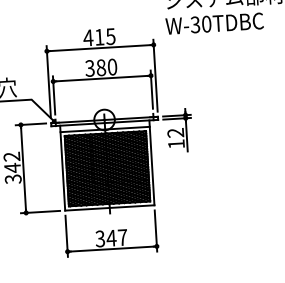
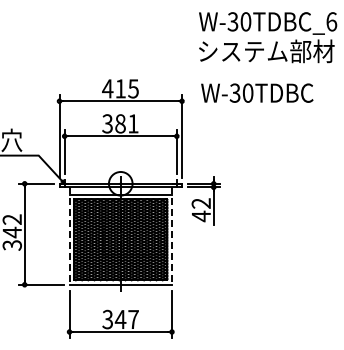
text: (214, 23) -> (257, 92), moved
text: (112, 66) -> (133, 123), 380 -> 381
text: (176, 144) -> (201, 216), 12 -> 42
line: (152, 163) -> (172, 236), solid -> dashed
line: (62, 168) -> (69, 236), solid -> dashed

